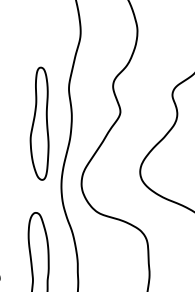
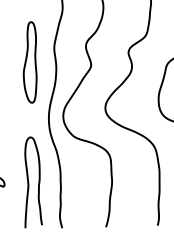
part: (38, 123) -> (29, 62), moved

